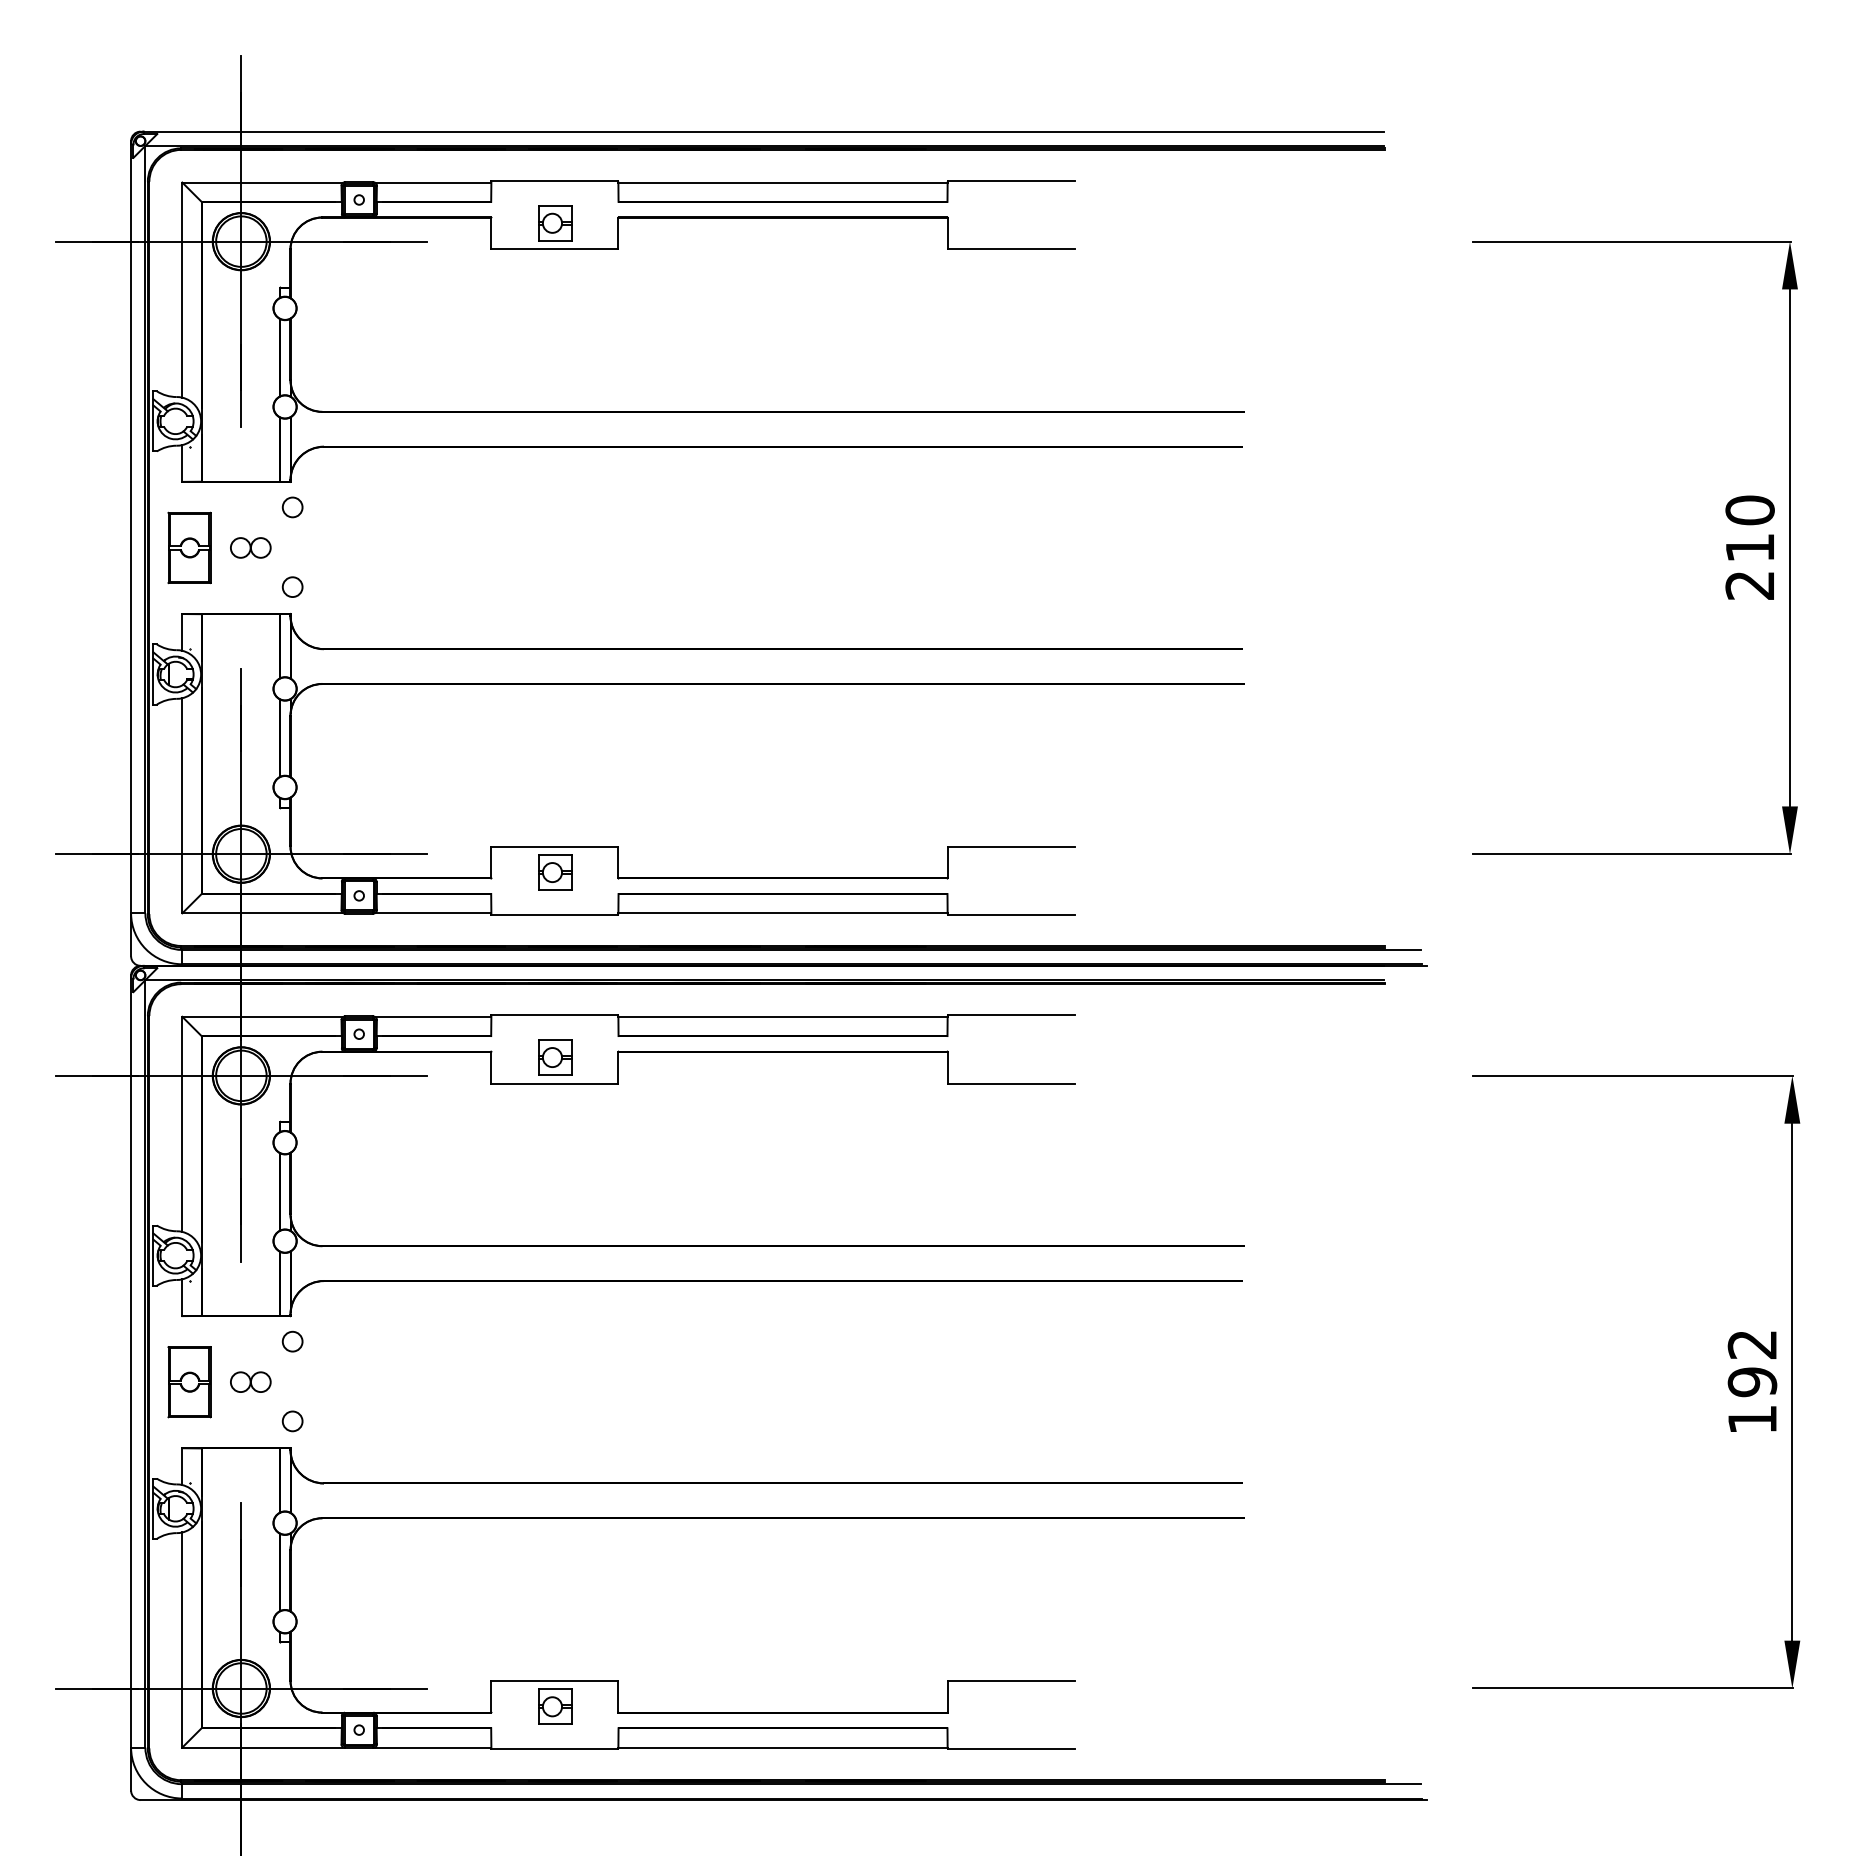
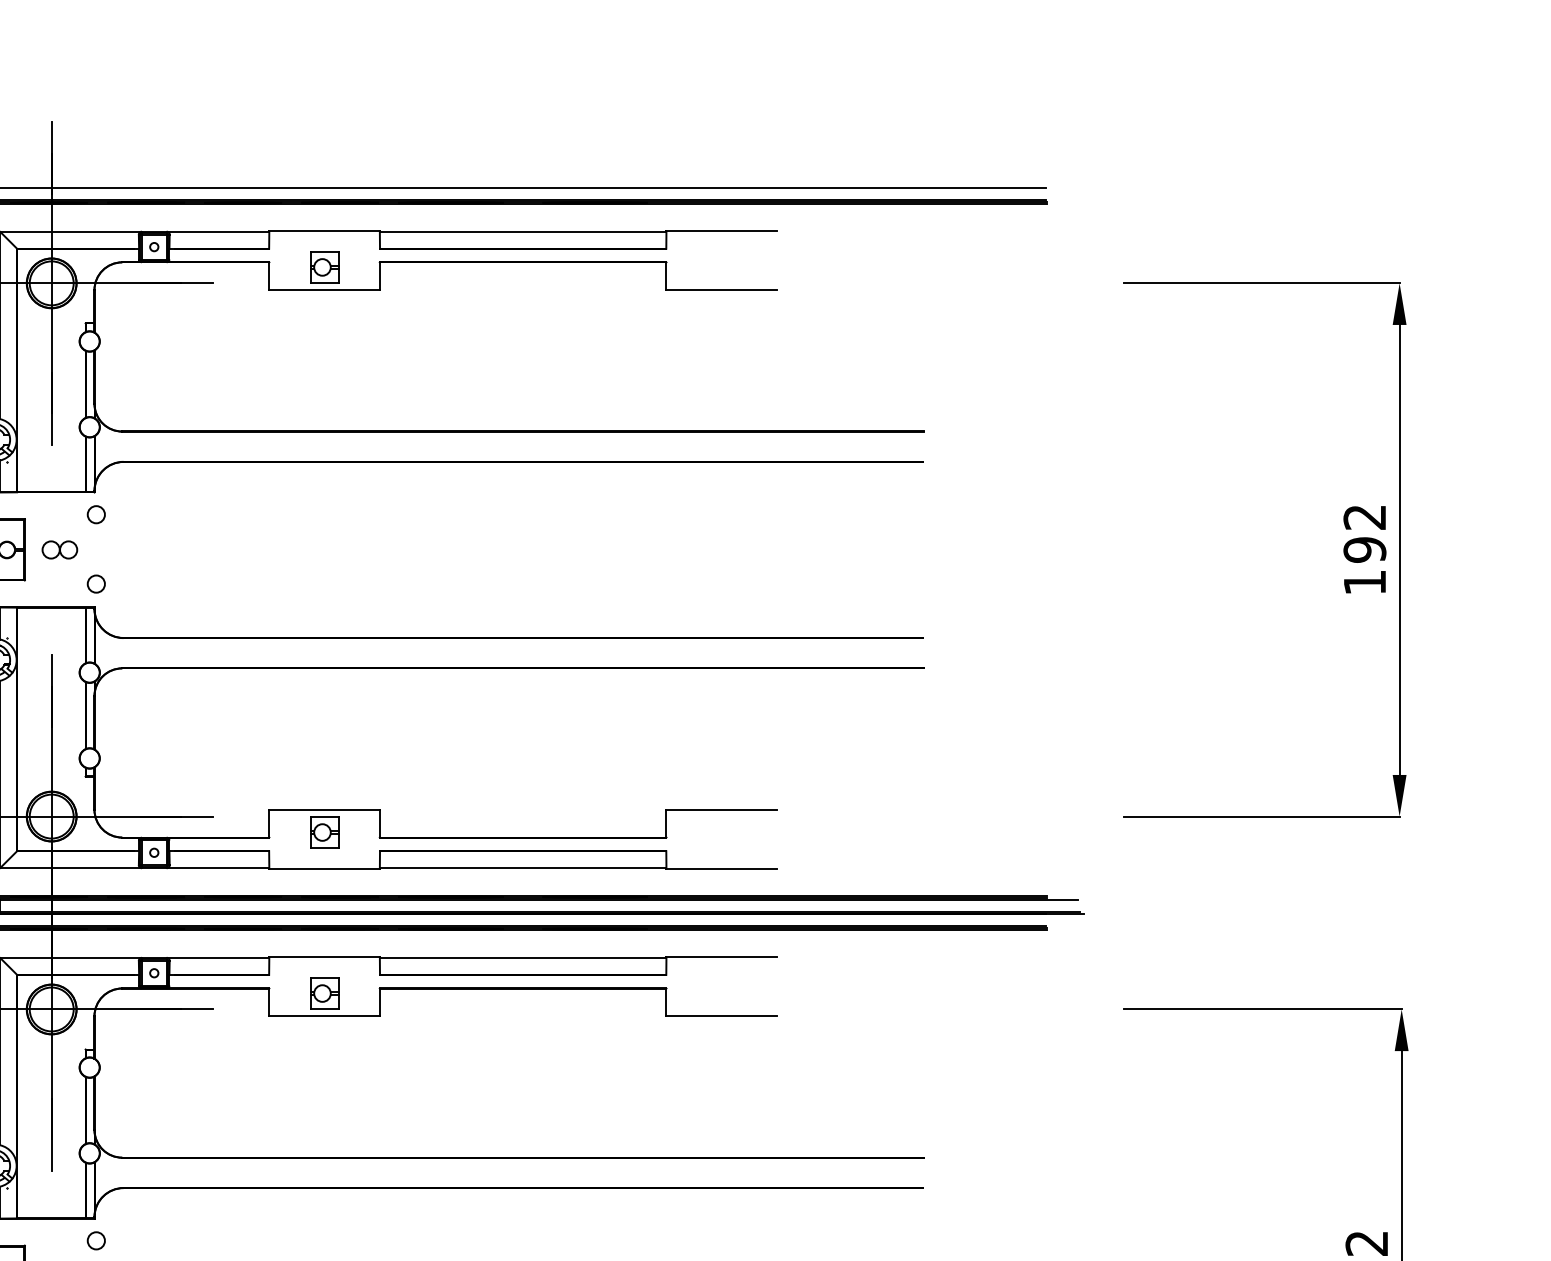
text: (1749, 547) -> (1364, 549), 210 -> 192

